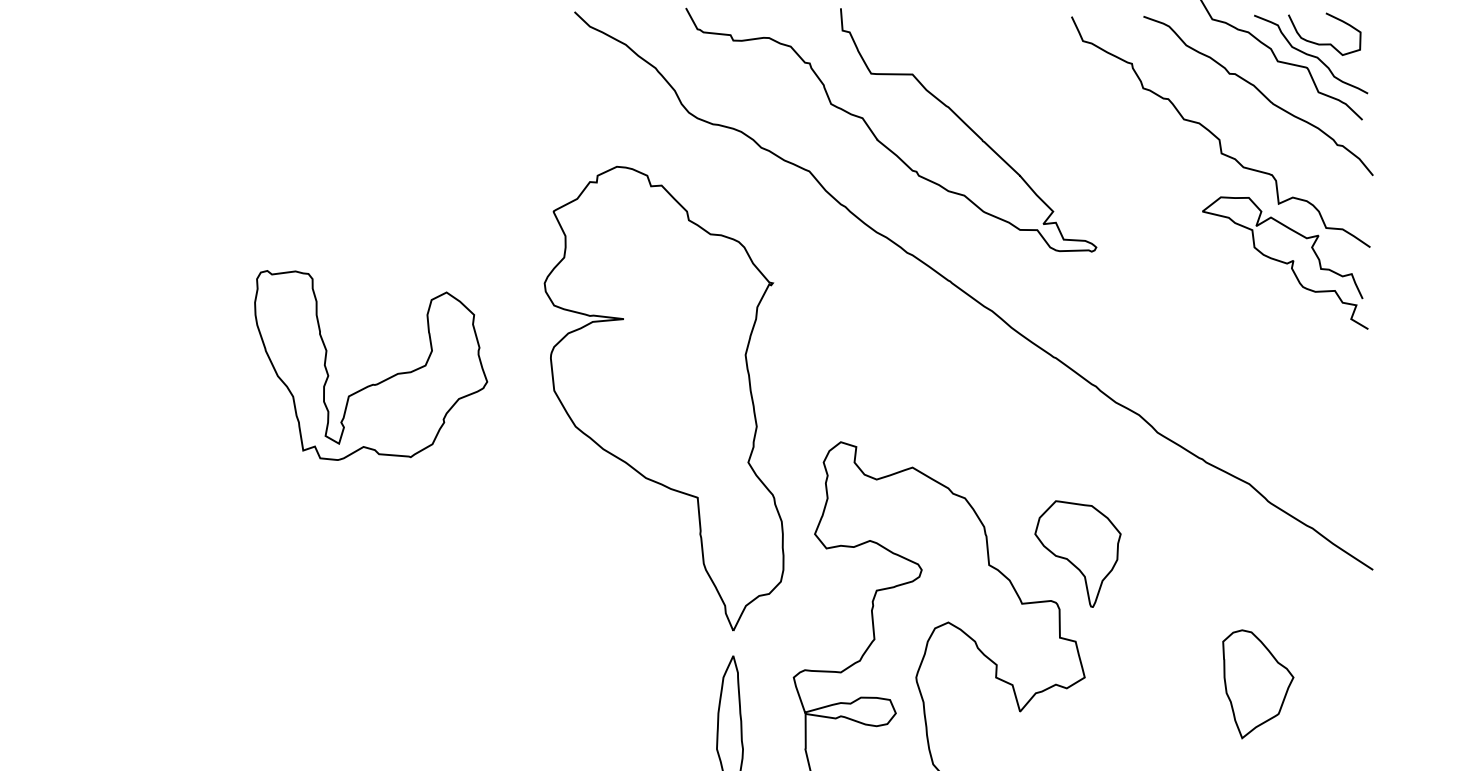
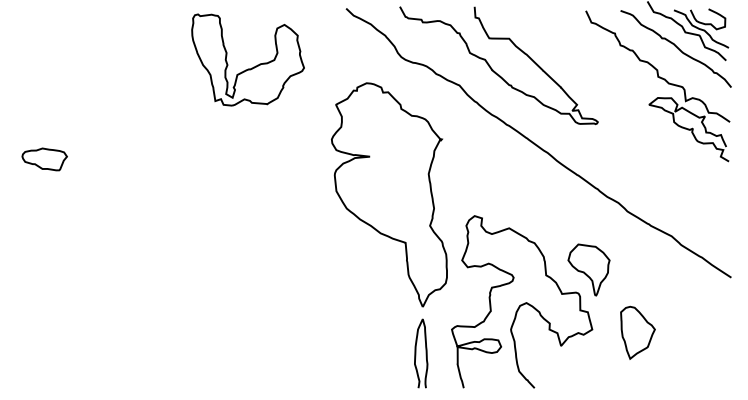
part: (378, 380) -> (251, 67), moved
part: (1257, 683) -> (637, 332), moved

